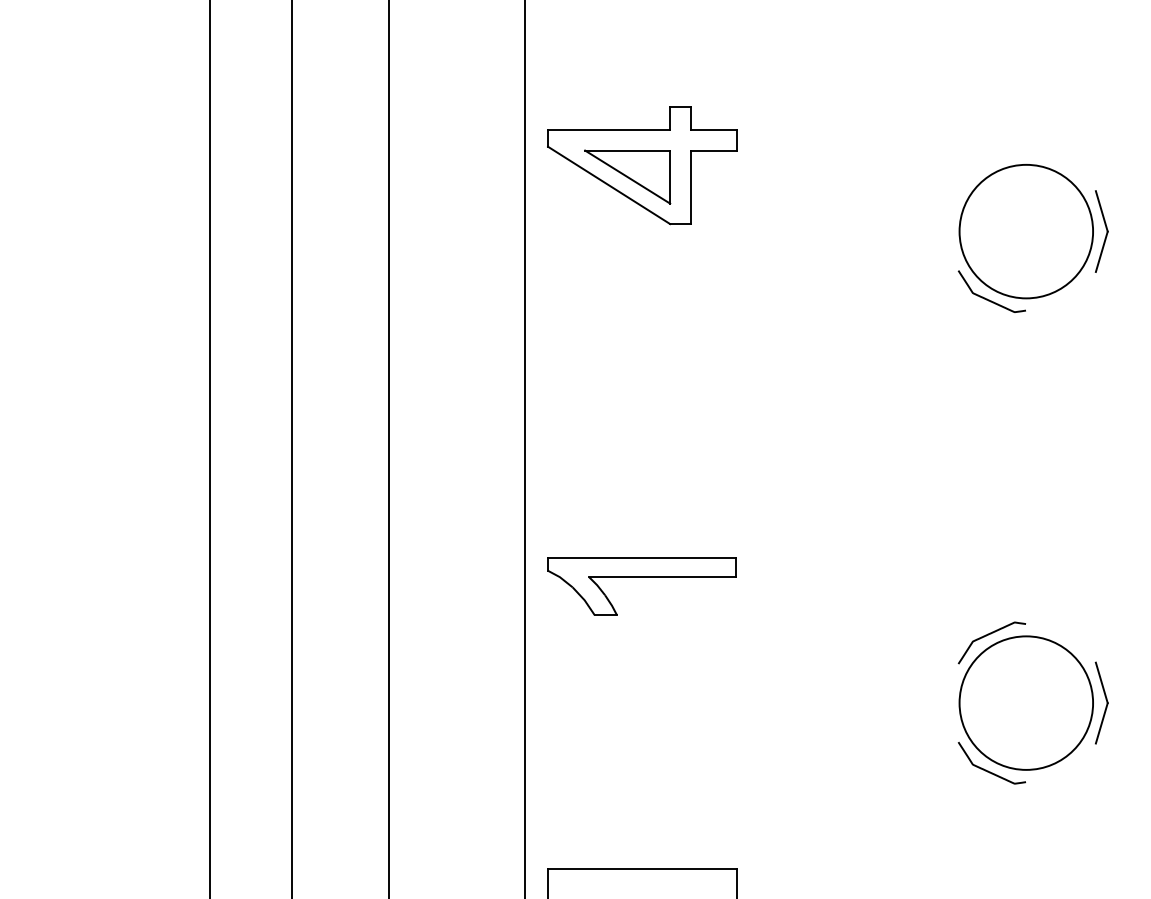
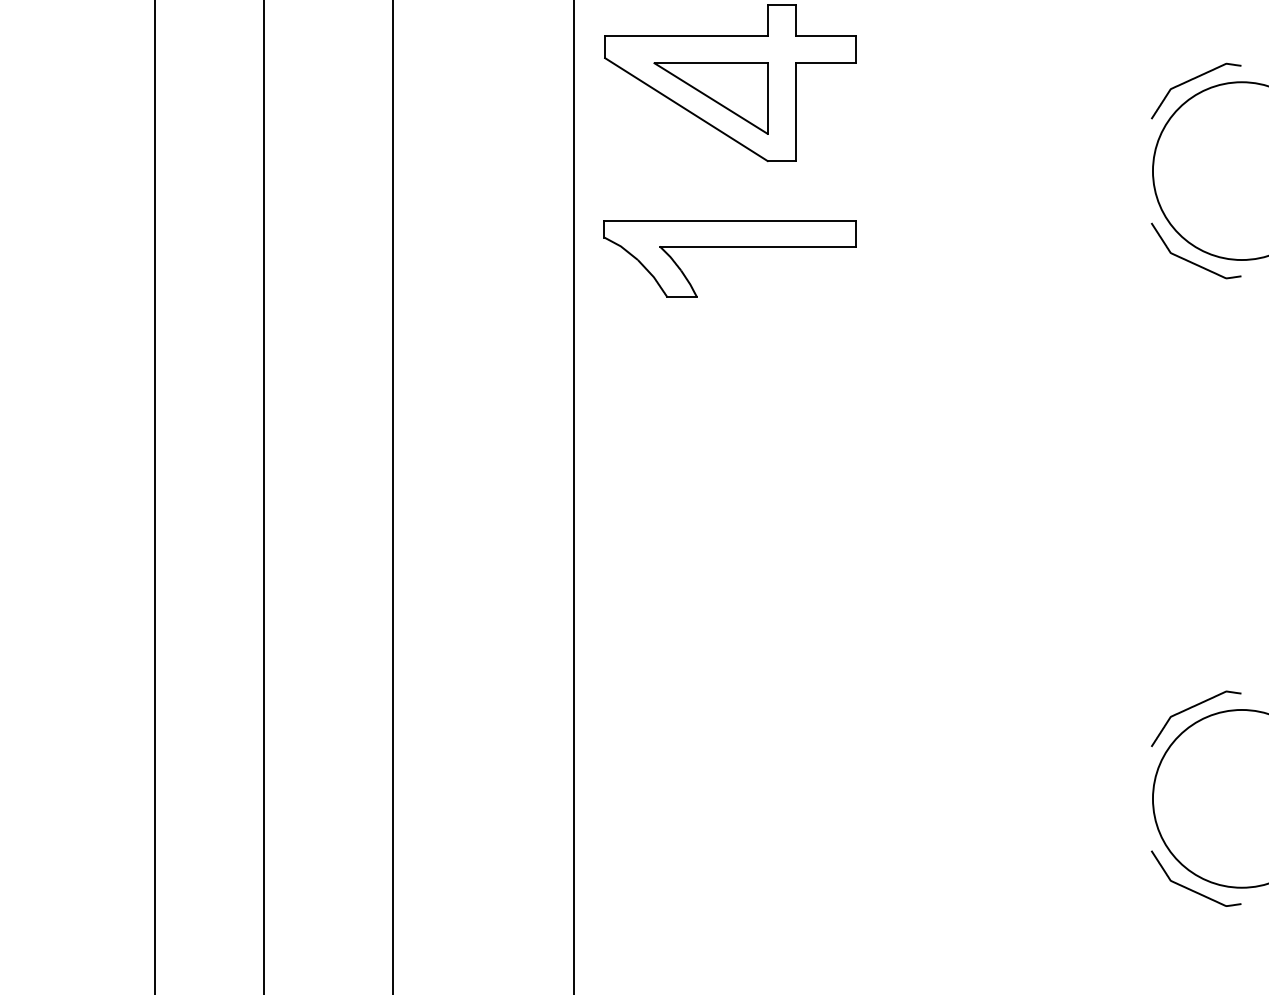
curve: (987, 164) -> (1190, 81), added
part: (641, 577) -> (729, 246), moved

